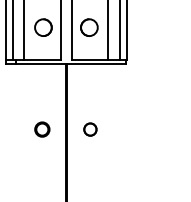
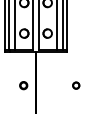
part: (90, 129) -> (76, 85), moved

